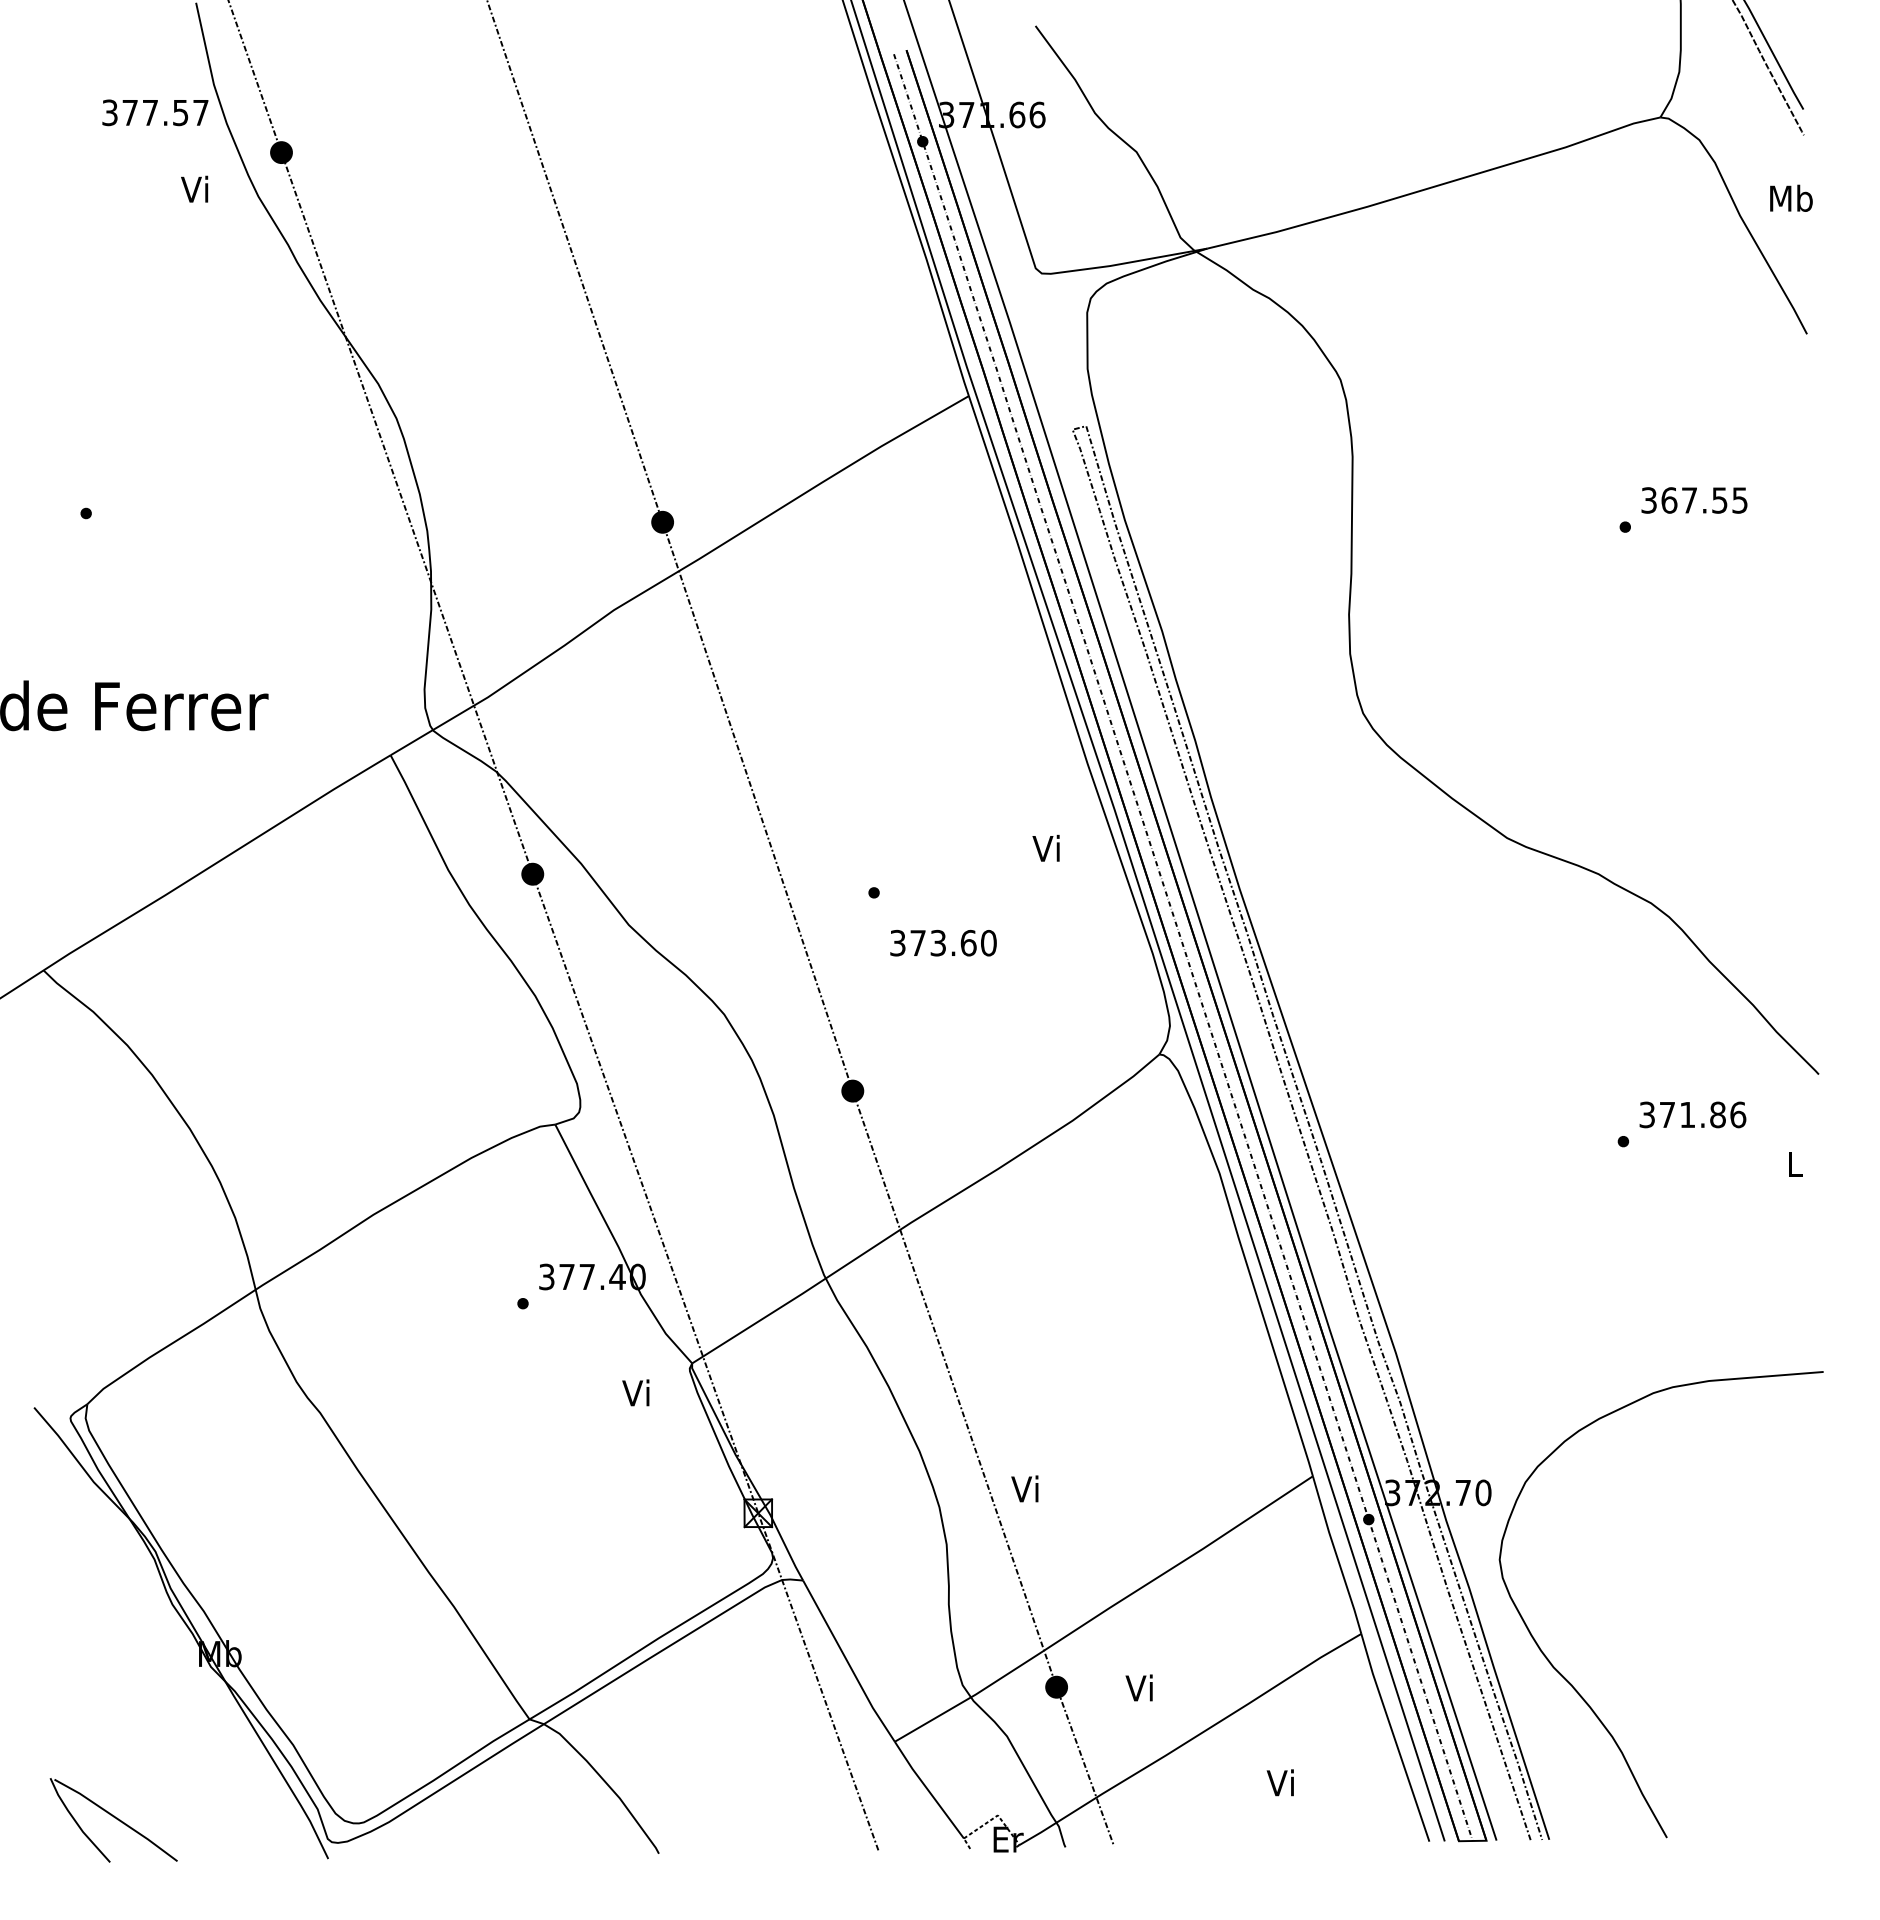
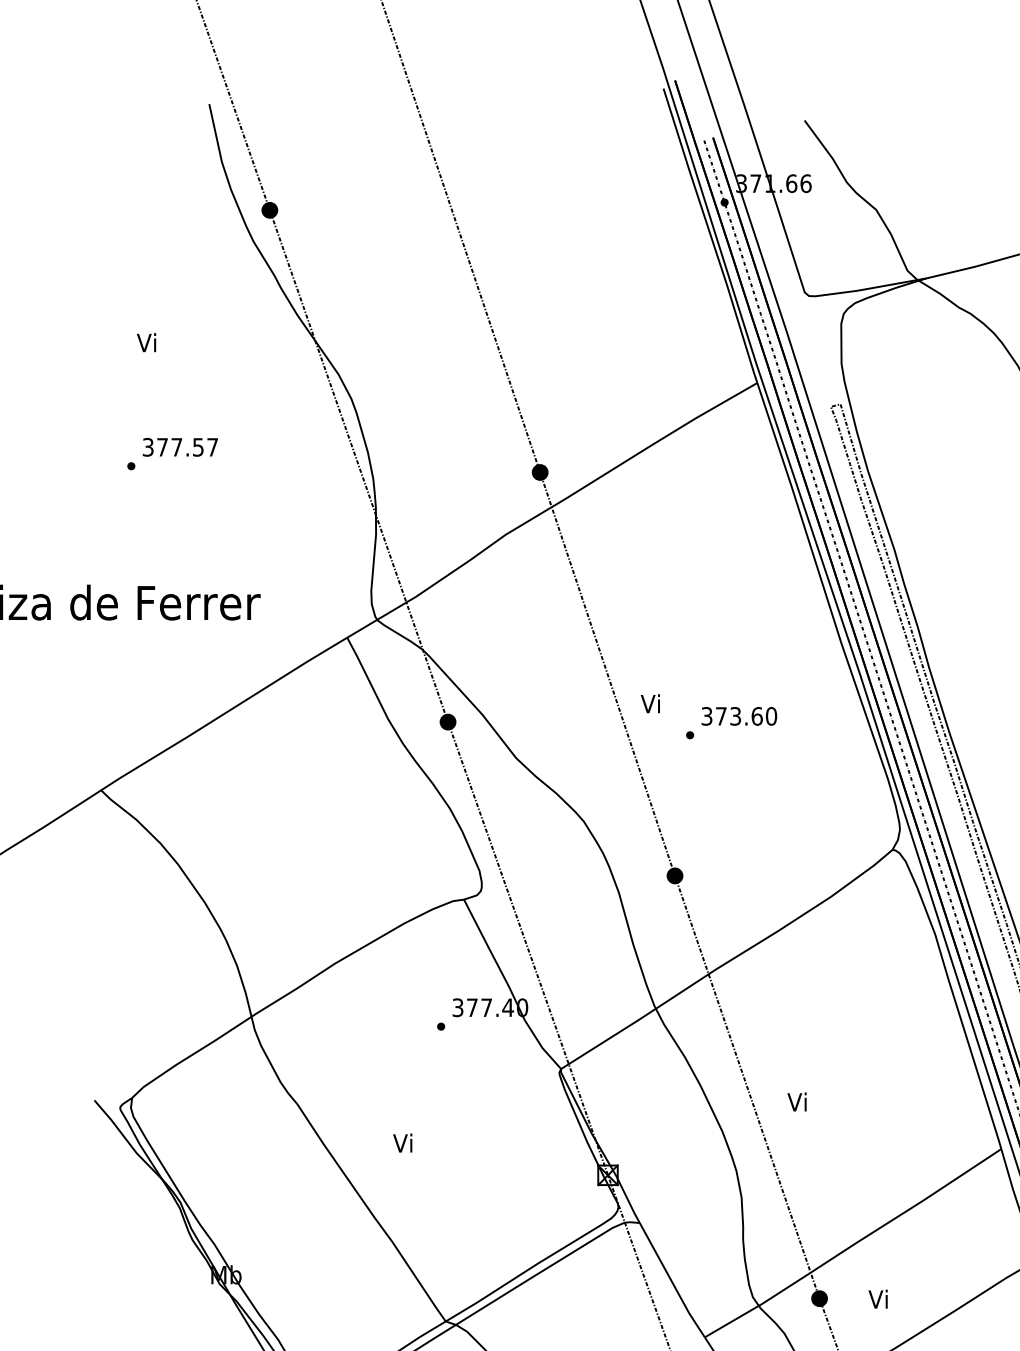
text: (155, 112) -> (180, 447), moved
text: (194, 188) -> (146, 342), moved
text: (1045, 847) -> (649, 703), moved
text: (943, 942) -> (739, 715), moved
text: (635, 1392) -> (402, 1142), moved
text: (1024, 1488) -> (796, 1101), moved

